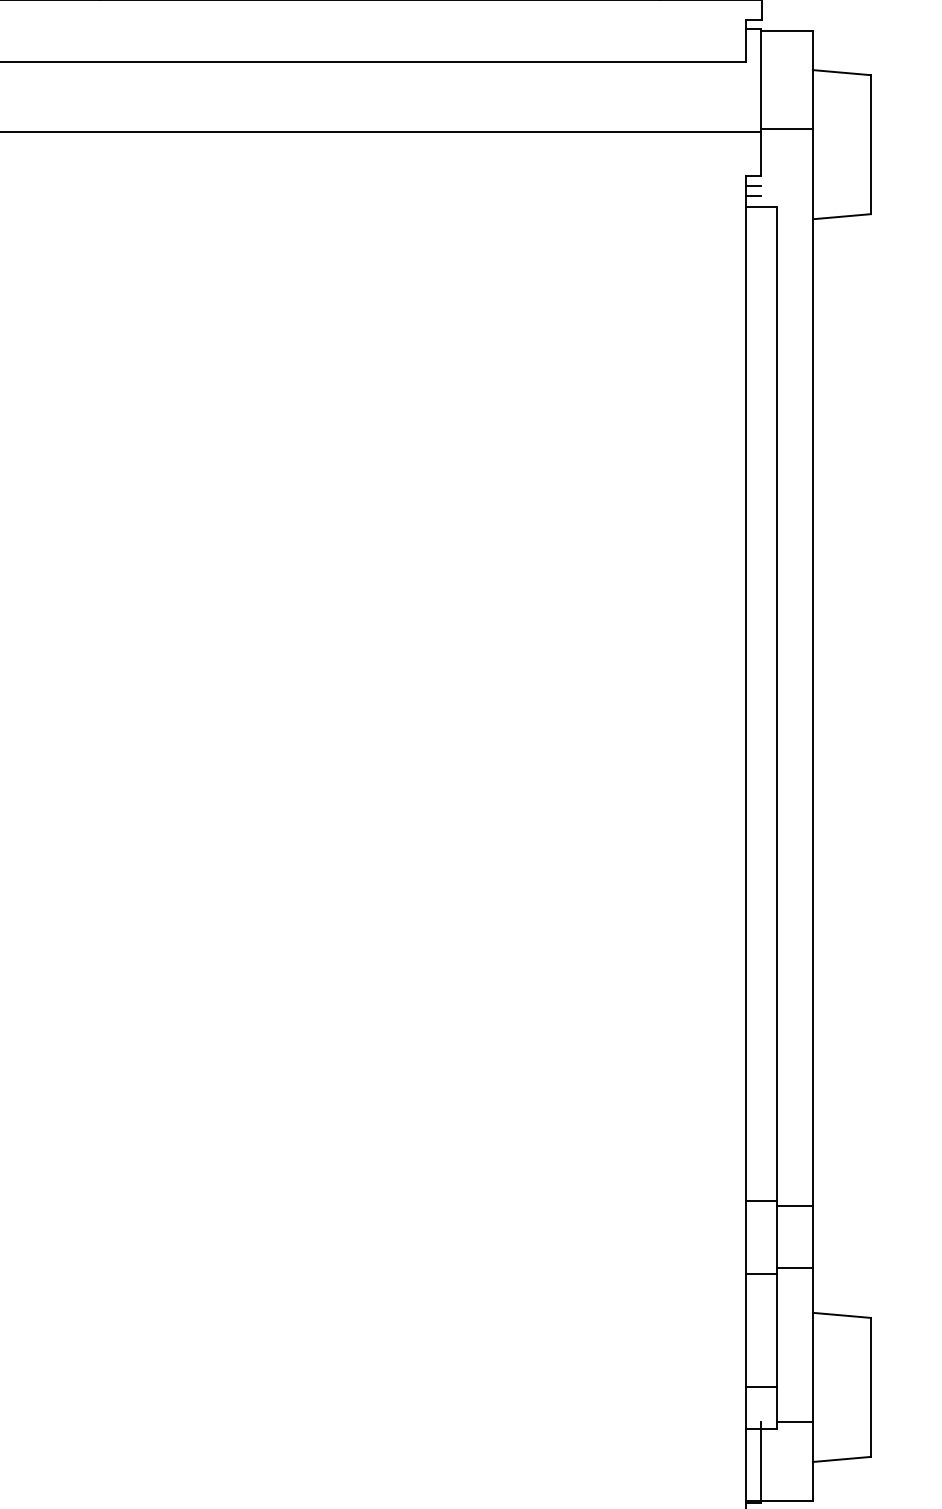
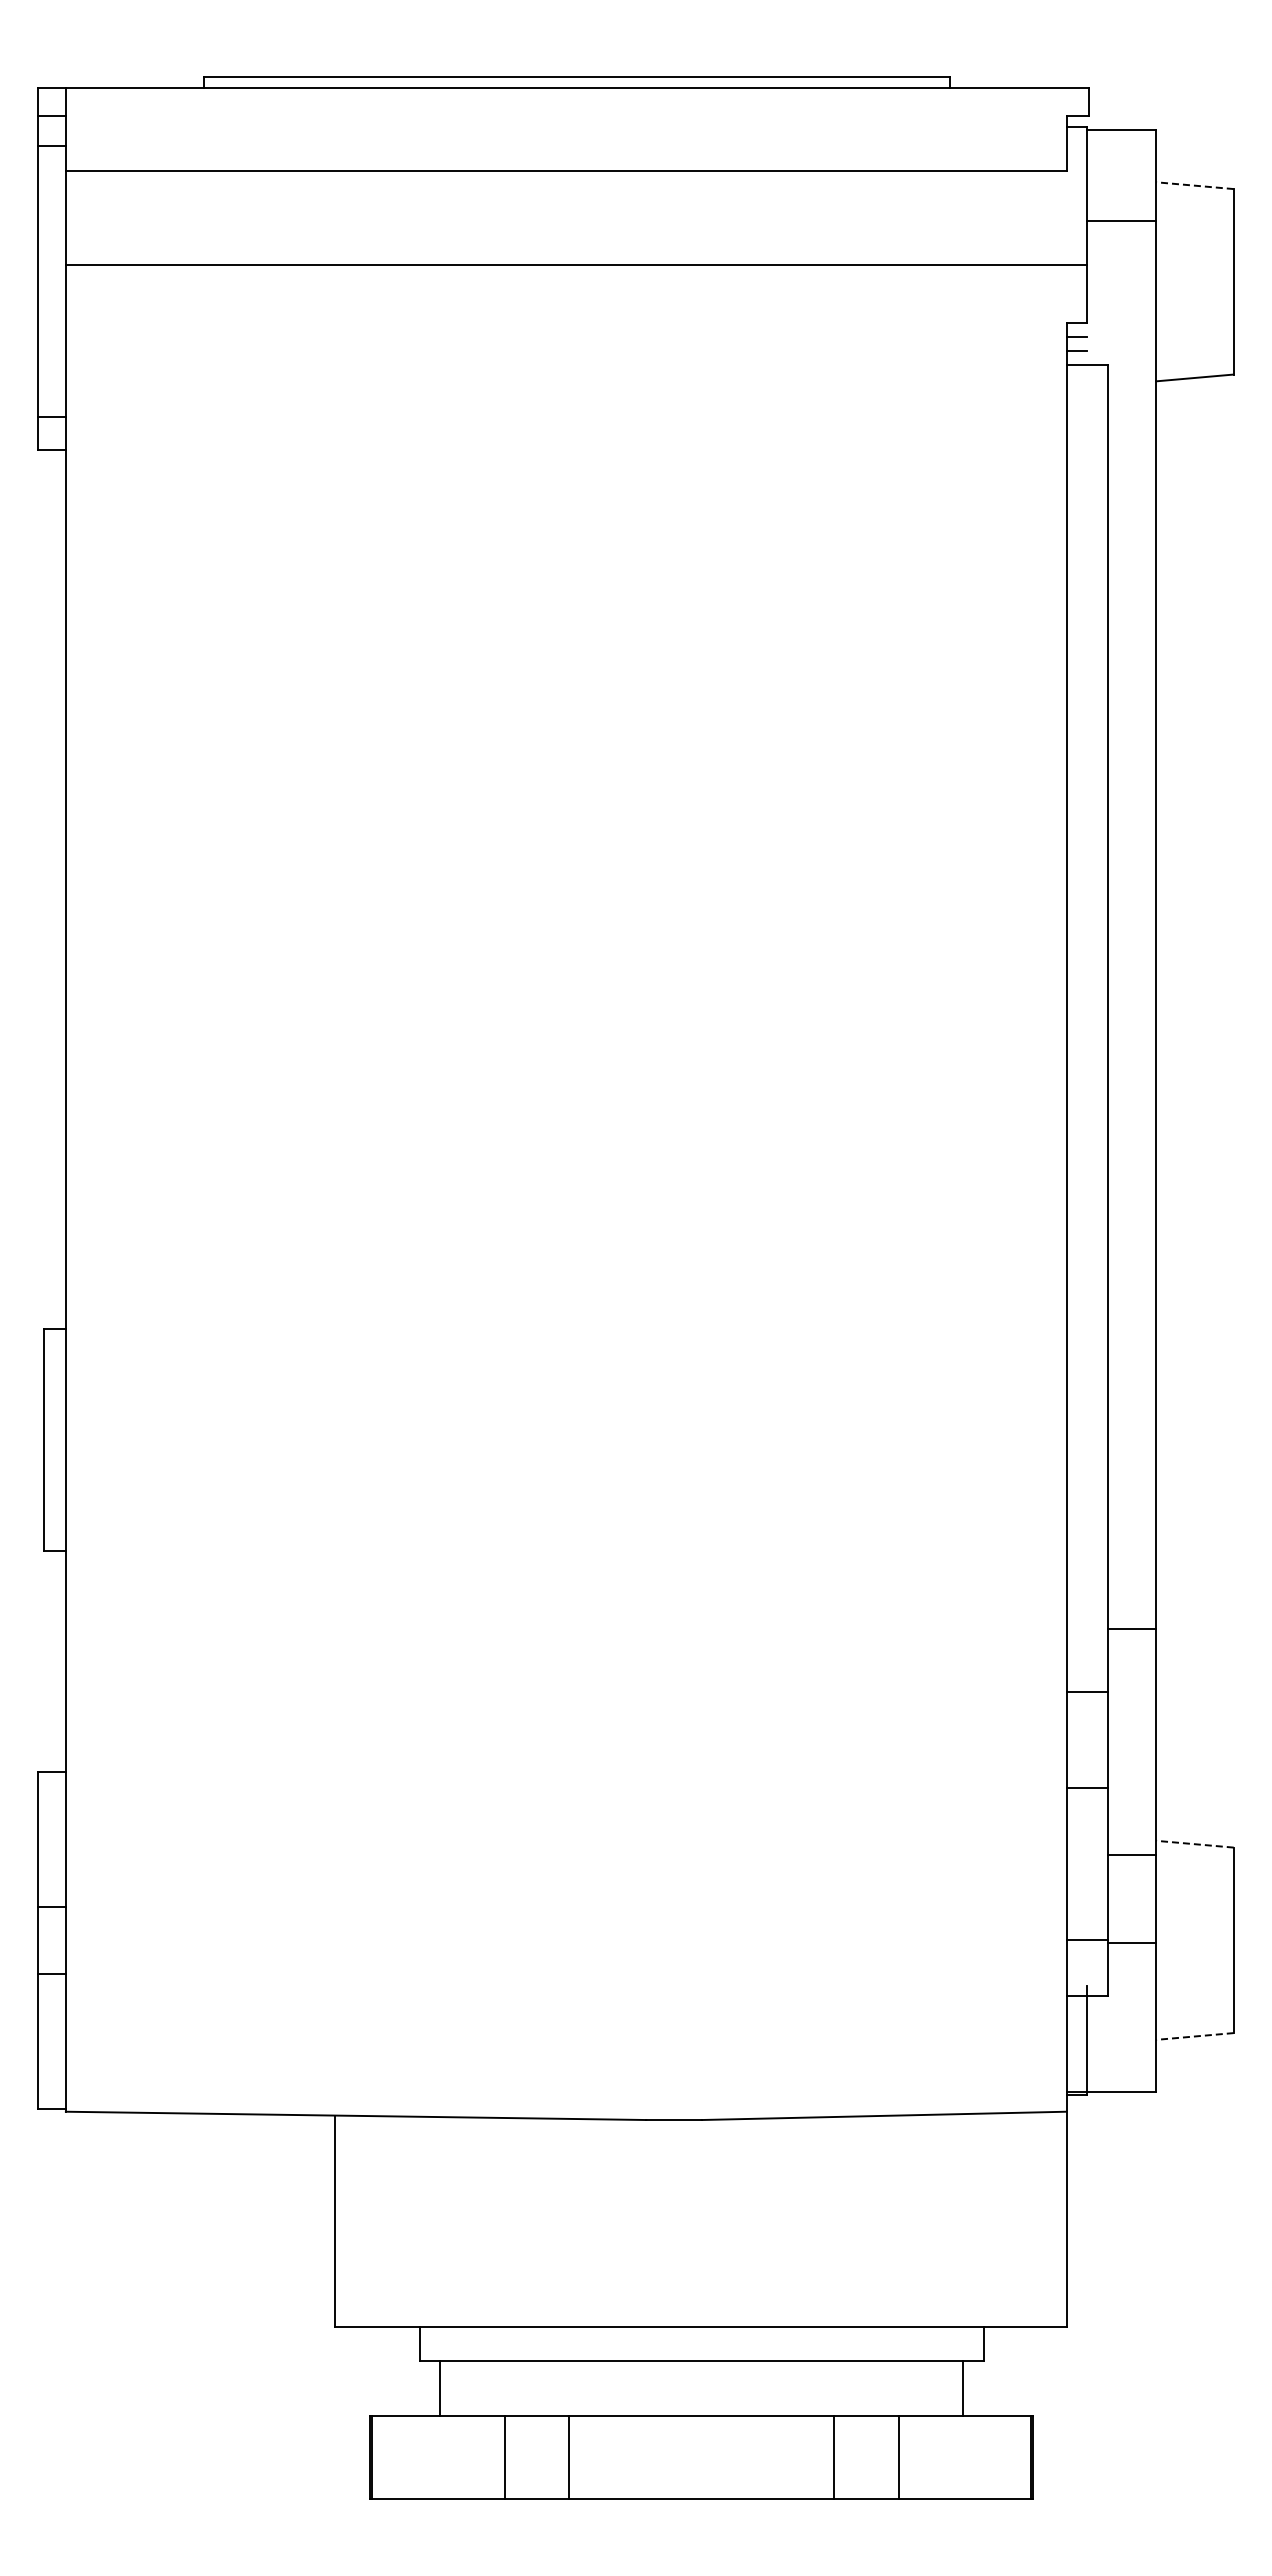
line: (842, 72) -> (1195, 185), solid -> dashed
line: (786, 129) -> (1121, 221), moved
line: (794, 1206) -> (1131, 1629), moved
line: (794, 1268) -> (1131, 1855), moved
line: (842, 1315) -> (1195, 1844), solid -> dashed
line: (794, 1421) -> (1131, 1943), moved
line: (842, 1459) -> (1195, 2036), solid -> dashed

